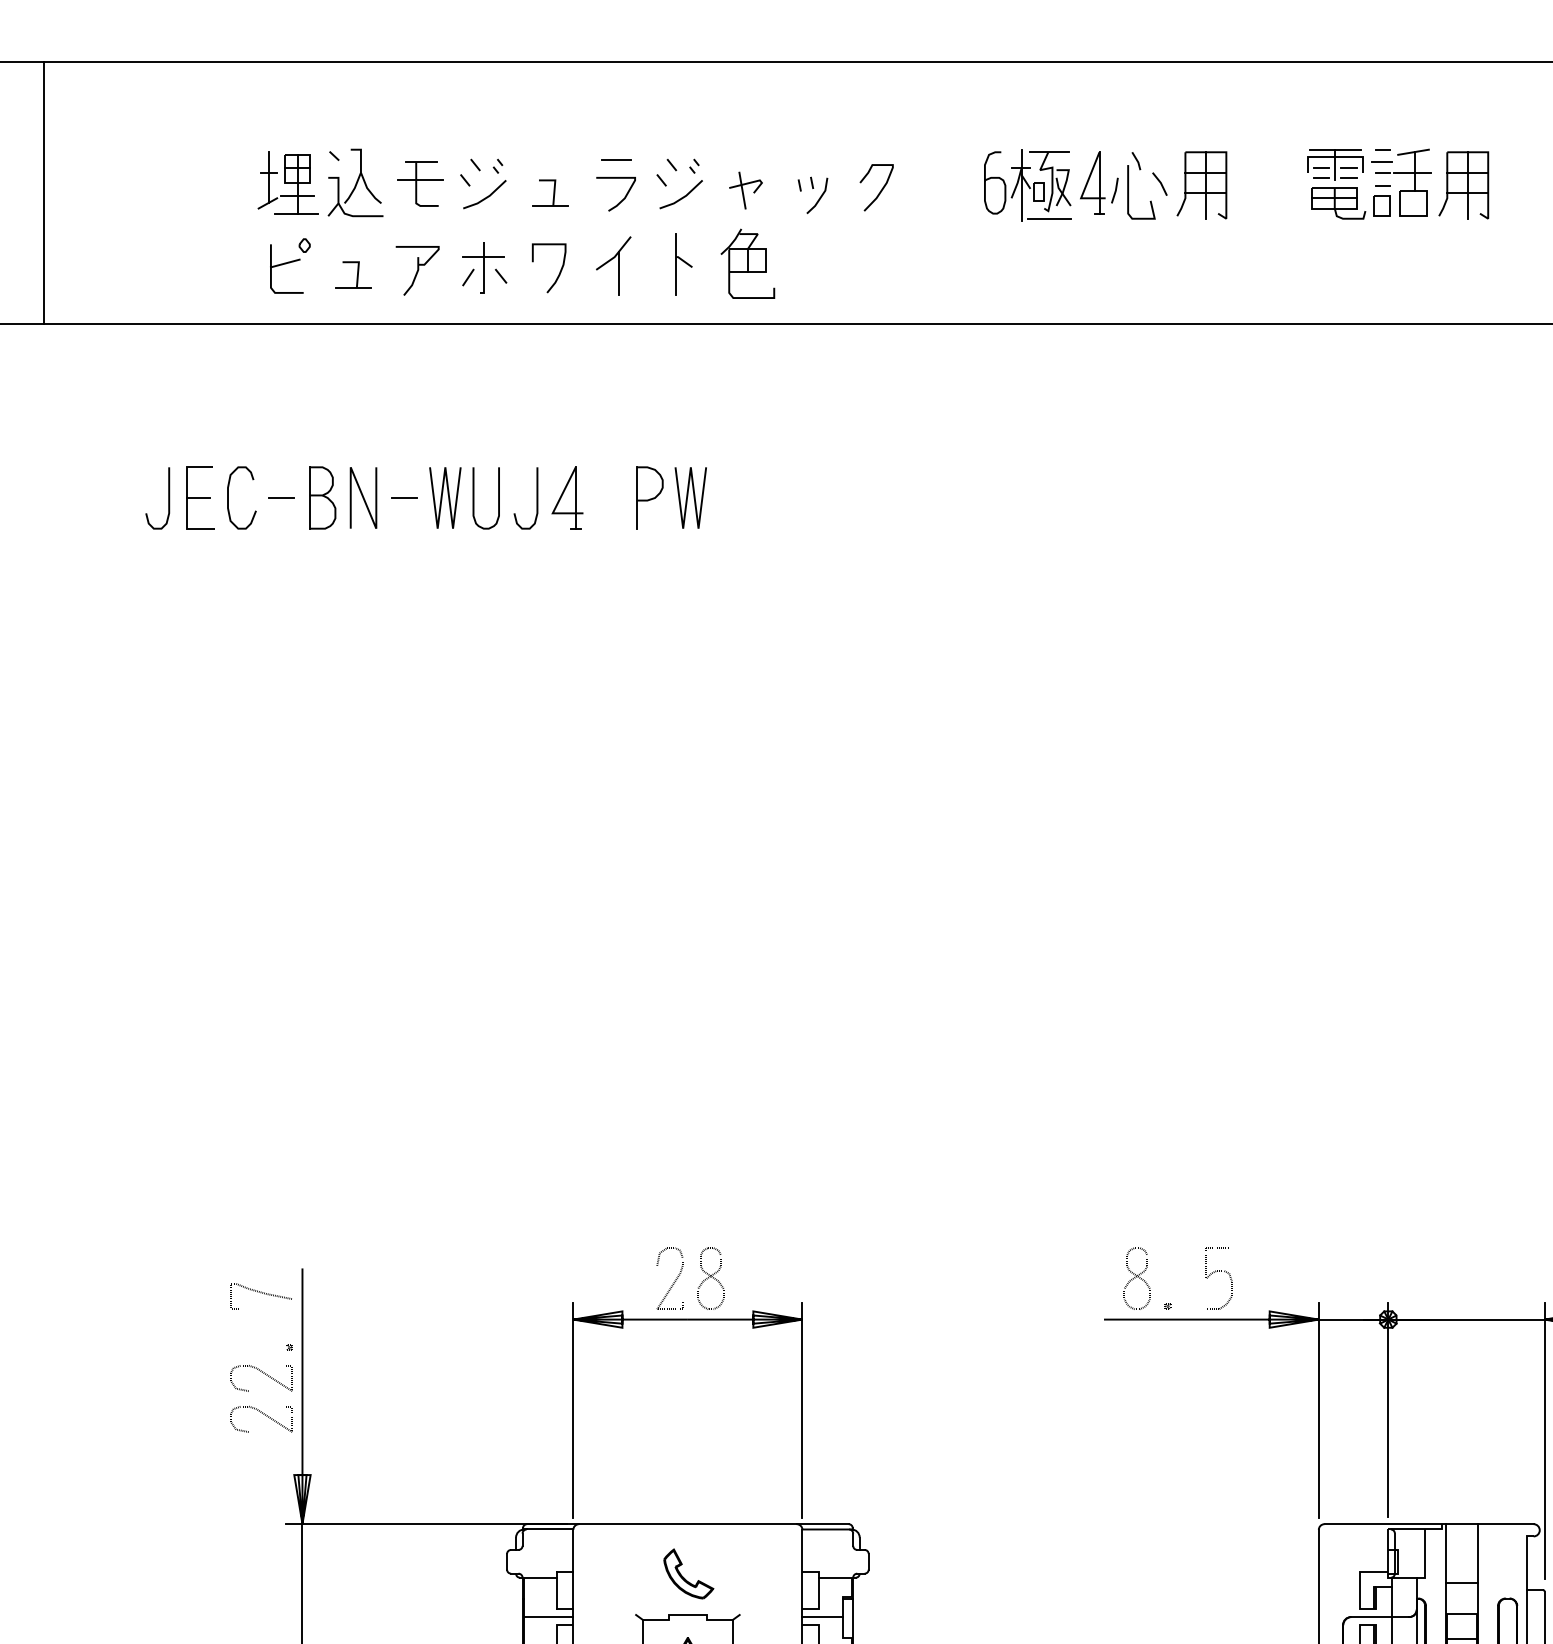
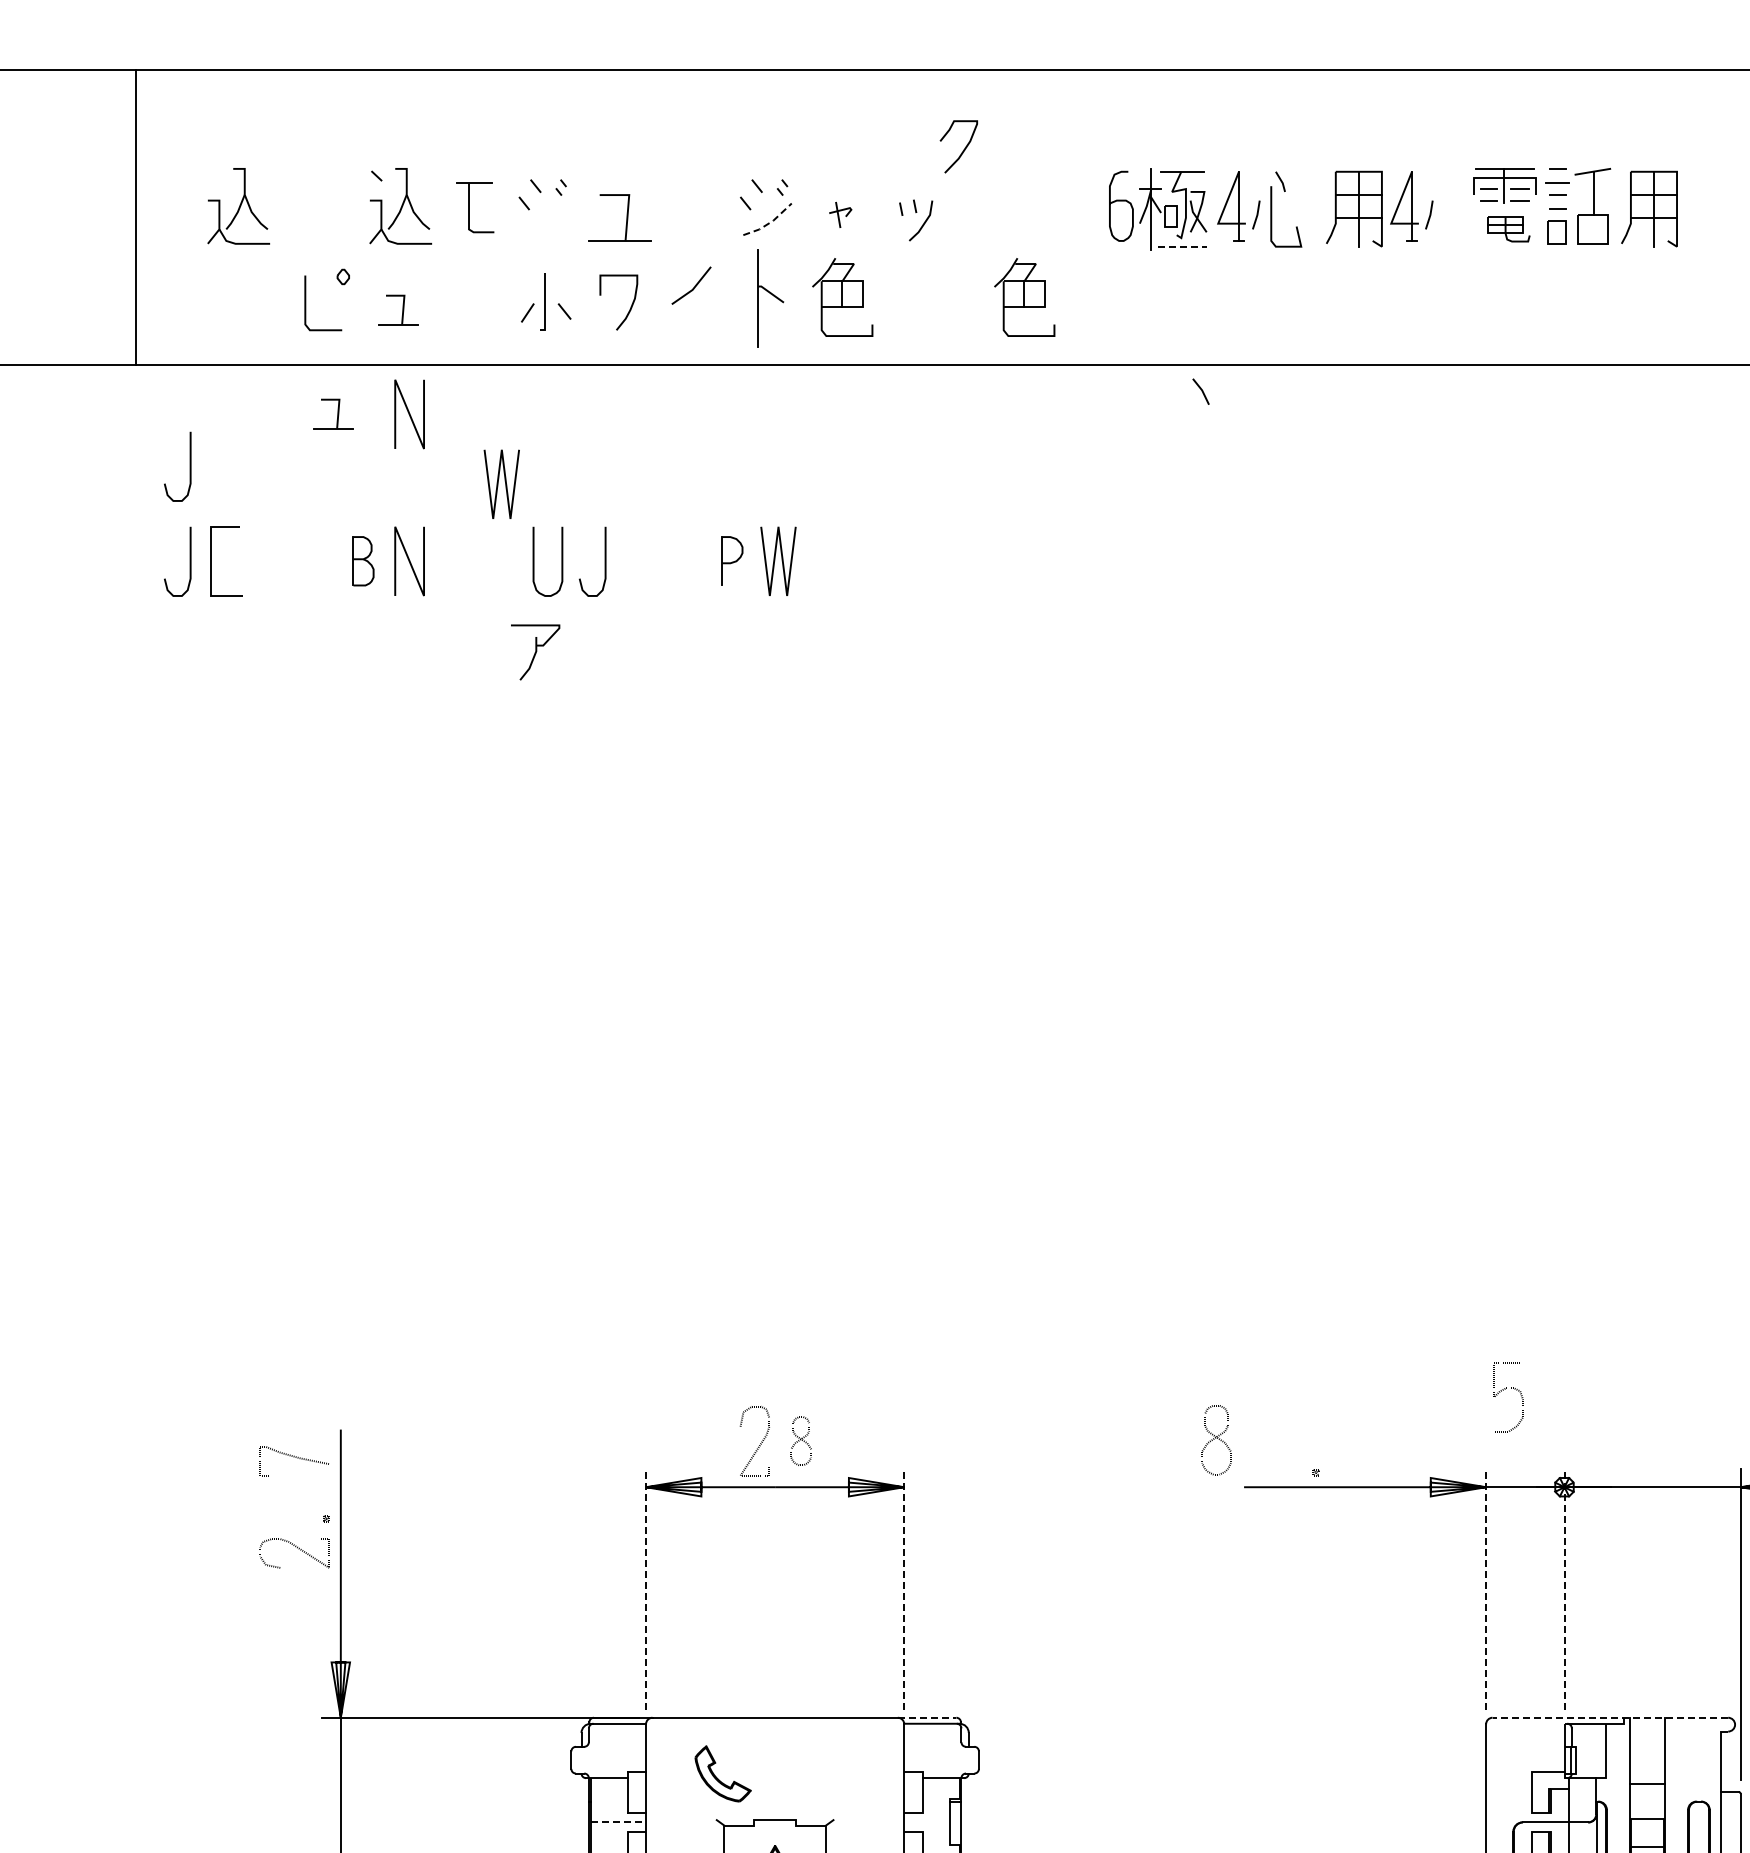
line: (616, 159) -> (694, 180), removed
line: (1412, 172) -> (1591, 194), removed
line: (420, 180) -> (473, 203), removed
part: (211, 183) -> (238, 206), added
part: (287, 183) -> (324, 206), removed
line: (1160, 183) -> (1201, 391), moved
part: (1252, 183) -> (1411, 206), added
part: (745, 190) -> (840, 214), size x0.6
curve: (880, 190) -> (963, 149), moved
line: (43, 192) -> (136, 217), moved
part: (549, 192) -> (619, 217), size x1.6
line: (486, 196) -> (548, 221), removed
line: (683, 197) -> (770, 222), solid -> dashed
curve: (621, 199) -> (700, 225), removed
part: (1338, 203) -> (1508, 229), size x0.7
line: (1050, 218) -> (1183, 246), solid -> dashed
line: (484, 256) -> (545, 289), removed
line: (285, 262) -> (321, 296), removed
part: (909, 263) -> (1024, 297), added
part: (683, 264) -> (770, 298), size x1.4
part: (417, 270) -> (535, 652), moved
line: (618, 273) -> (697, 308), removed
part: (295, 366) -> (333, 413), added
line: (363, 367) -> (409, 414), added
curve: (168, 413) -> (189, 466), added
curve: (228, 497) -> (257, 560), removed
part: (322, 497) -> (363, 560), size x0.7
line: (442, 497) -> (498, 483), moved
part: (650, 497) -> (732, 560), size x0.7
line: (198, 498) -> (223, 561), removed
line: (281, 498) -> (317, 561), removed
line: (404, 498) -> (455, 561), removed
part: (567, 498) -> (639, 561), removed
part: (1216, 1271) -> (1505, 1389), moved
part: (711, 1279) -> (801, 1441), size x0.7
part: (1137, 1279) -> (1216, 1440), moved
line: (573, 1410) -> (646, 1589), solid -> dashed
line: (802, 1410) -> (904, 1589), solid -> dashed
line: (1319, 1410) -> (1486, 1589), solid -> dashed
line: (1388, 1410) -> (1564, 1589), solid -> dashed
curve: (264, 1415) -> (298, 1595), removed
line: (823, 1523) -> (927, 1717), solid -> dashed
line: (1429, 1523) -> (1610, 1717), solid -> dashed
part: (683, 1577) -> (717, 1777), moved
line: (548, 1617) -> (618, 1822), solid -> dashed
line: (822, 1617) -> (926, 1822), removed

